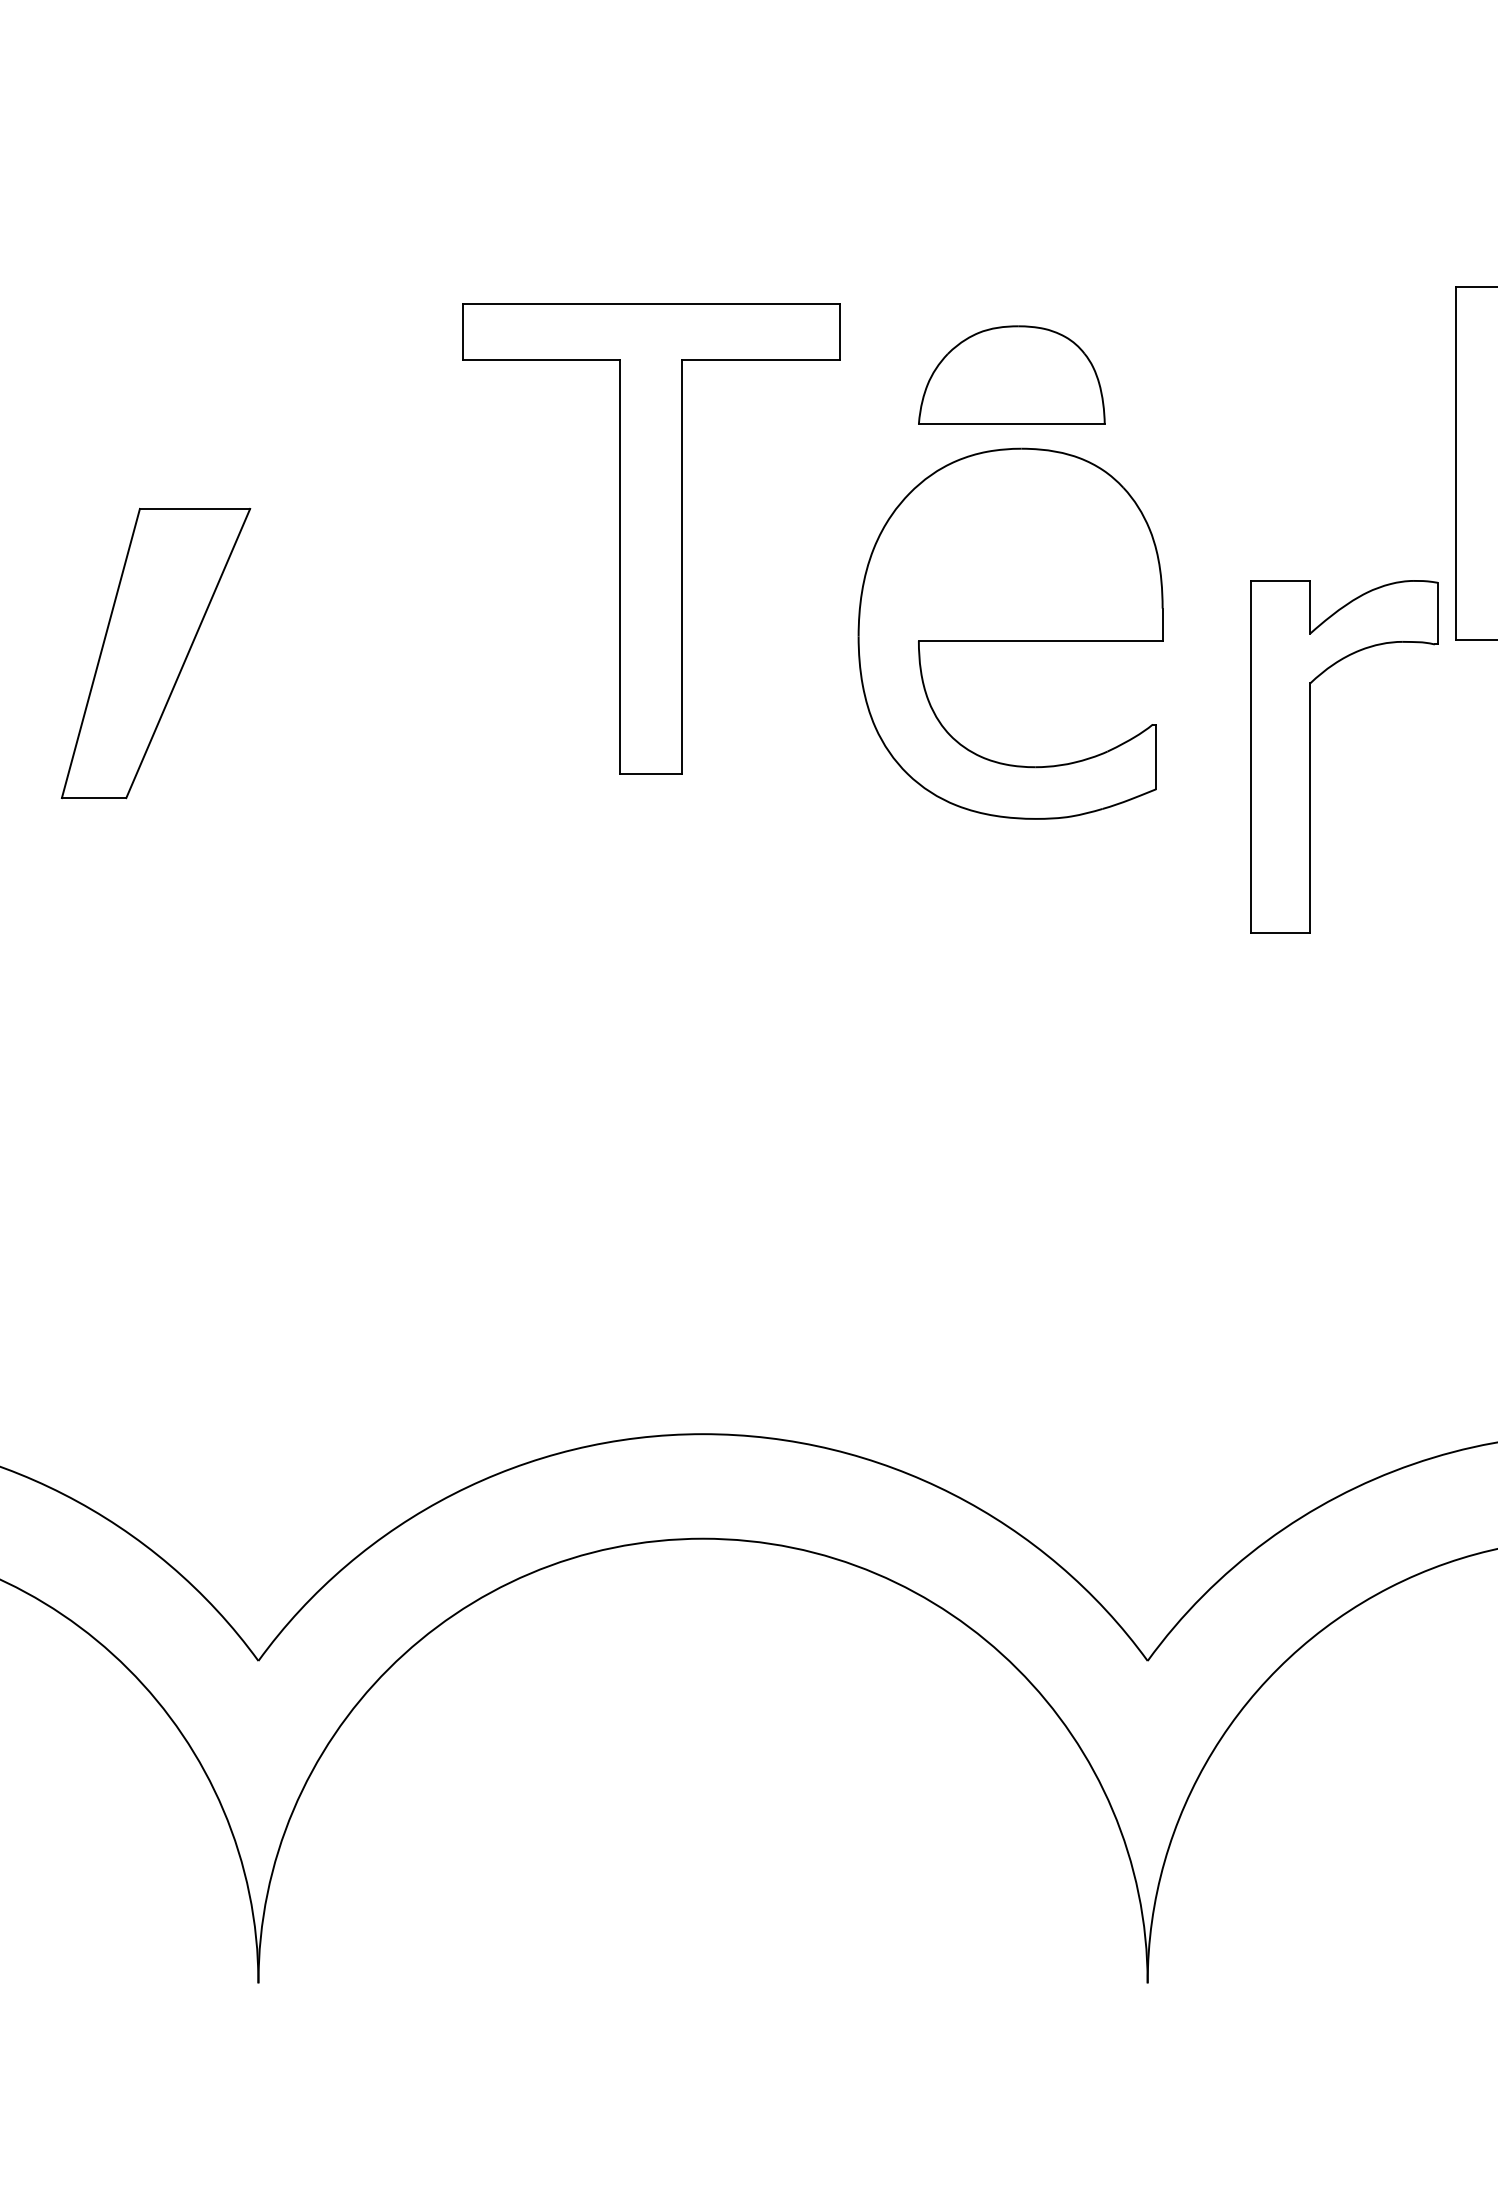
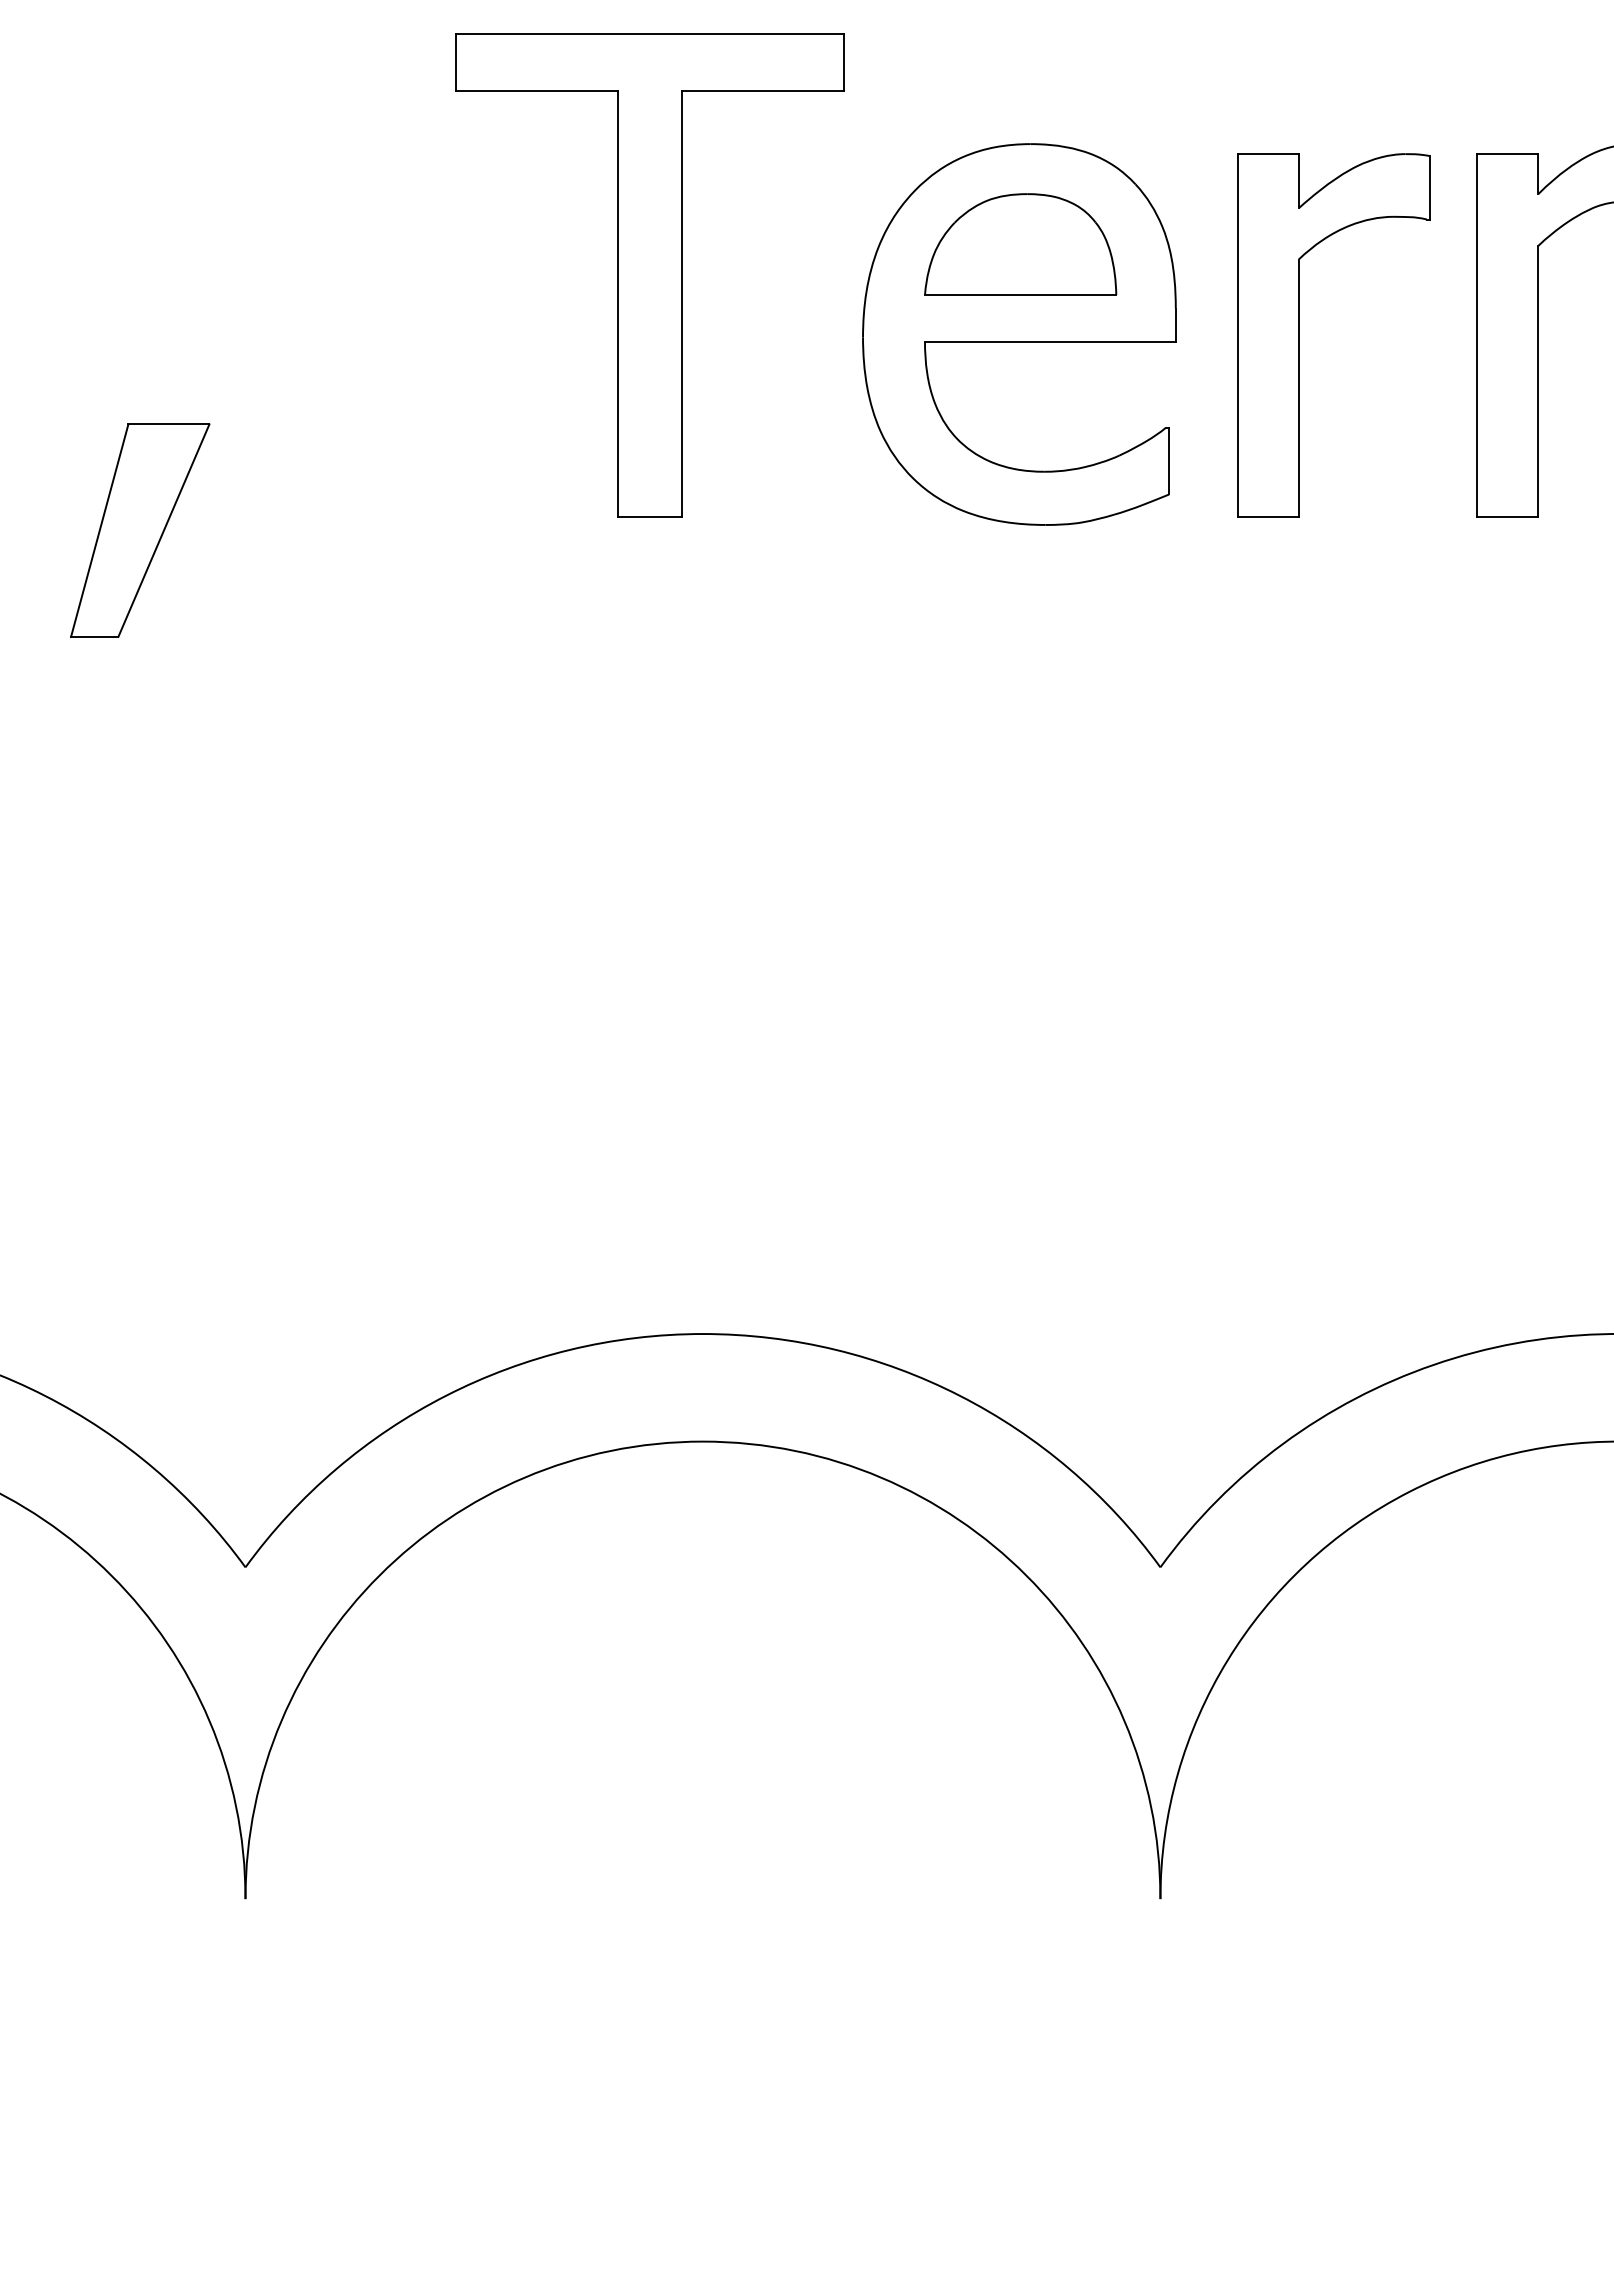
part: (651, 539) -> (649, 275), moved
part: (1010, 633) -> (1019, 334), moved
part: (156, 653) -> (140, 530), size x0.71
part: (1311, 757) -> (1299, 335), moved

